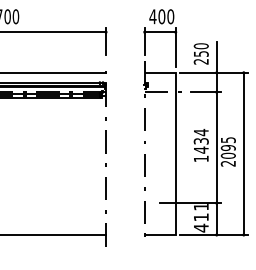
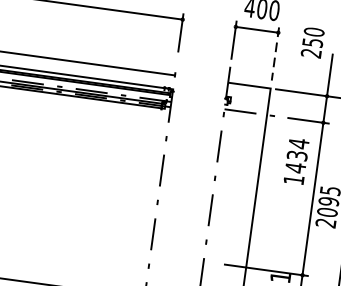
line: (175, 48) -> (275, 55), solid -> dashed
text: (200, 53) -> (311, 41), moved
text: (200, 145) -> (295, 161), moved

